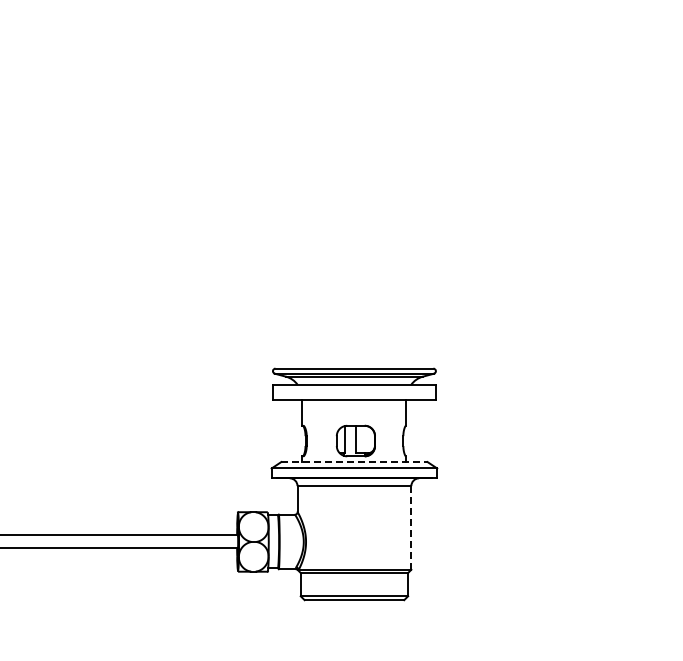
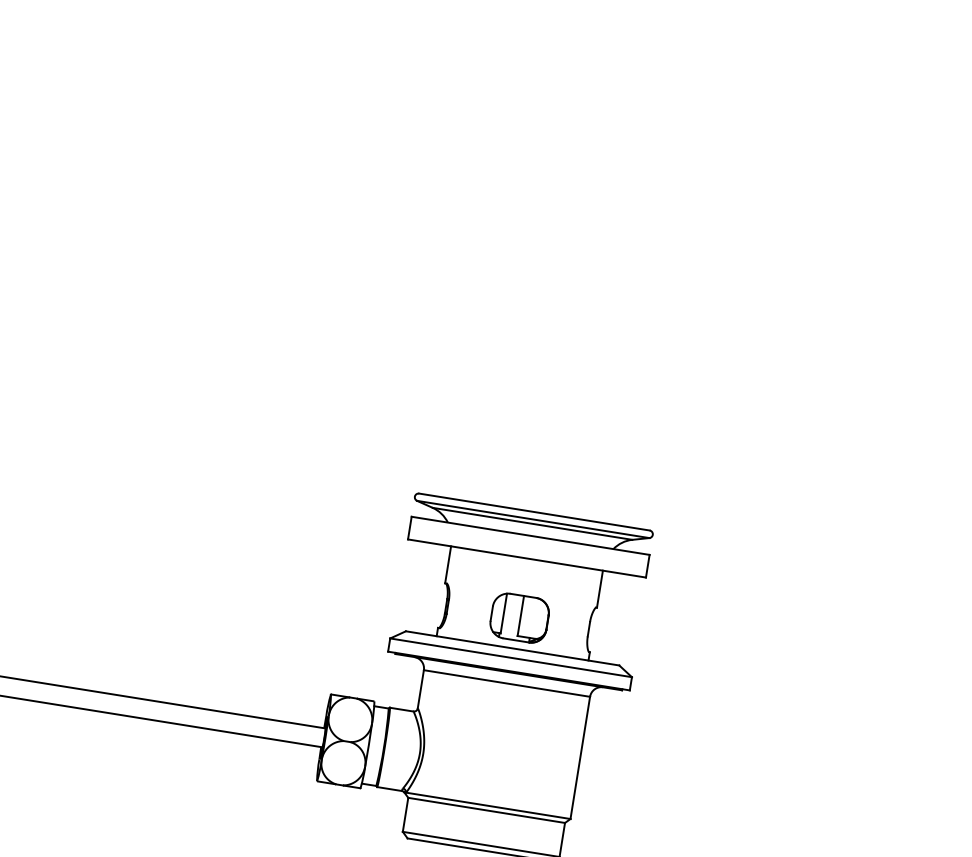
line: (354, 462) -> (512, 649), dashed -> solid
line: (411, 527) -> (580, 757), dashed -> solid

